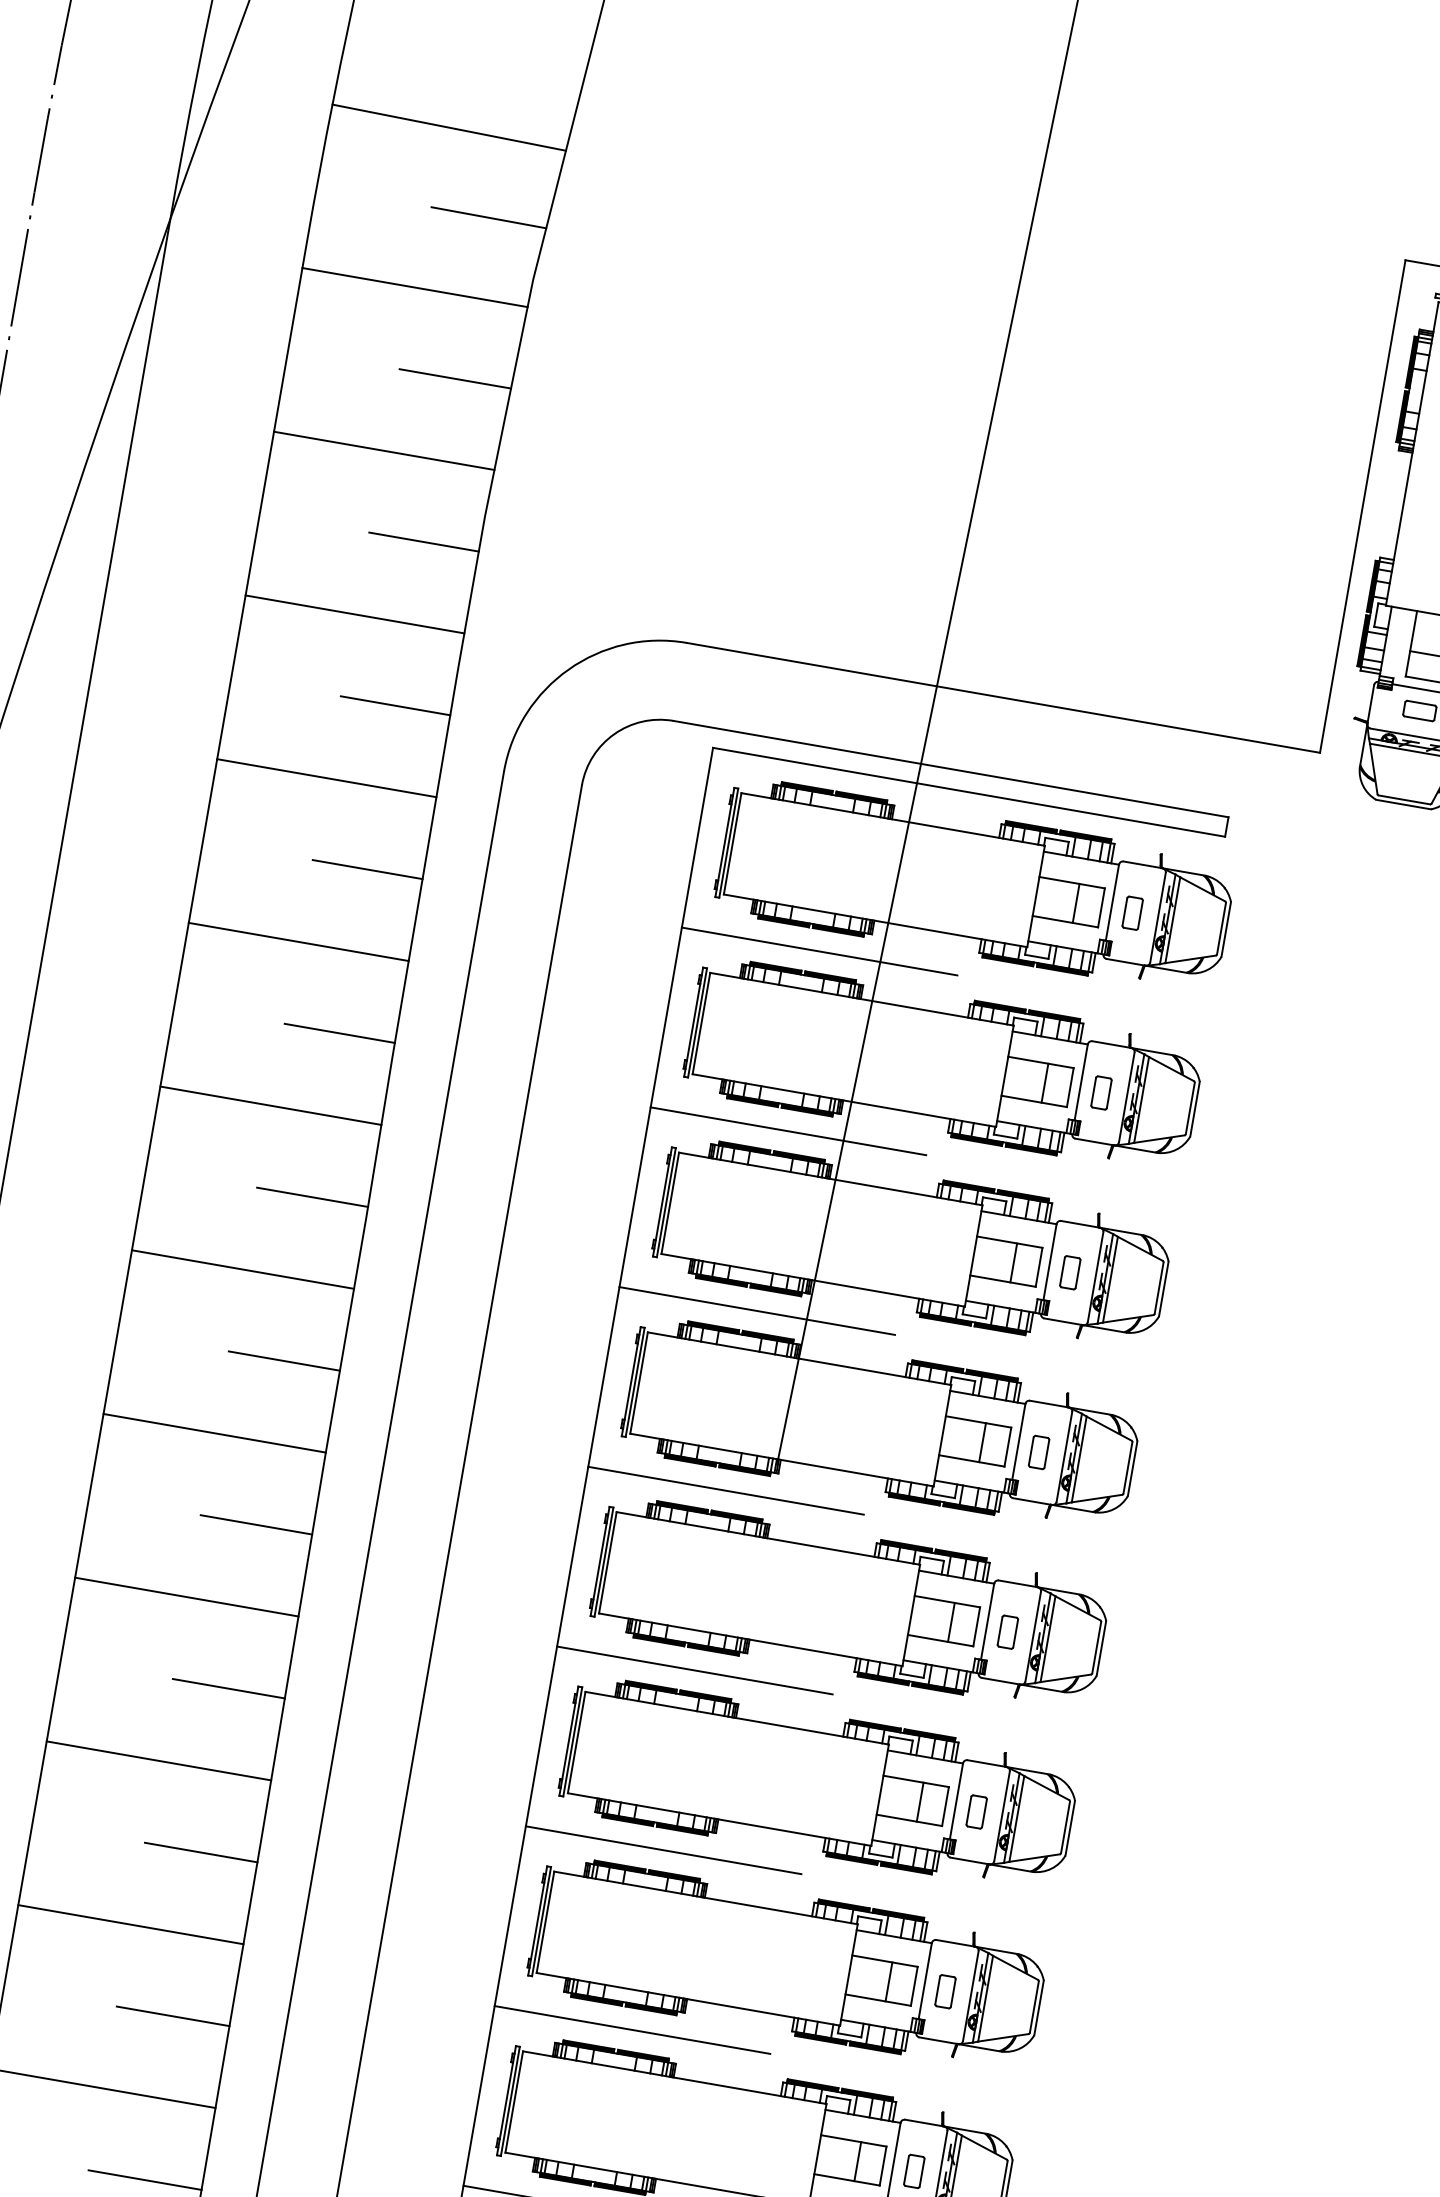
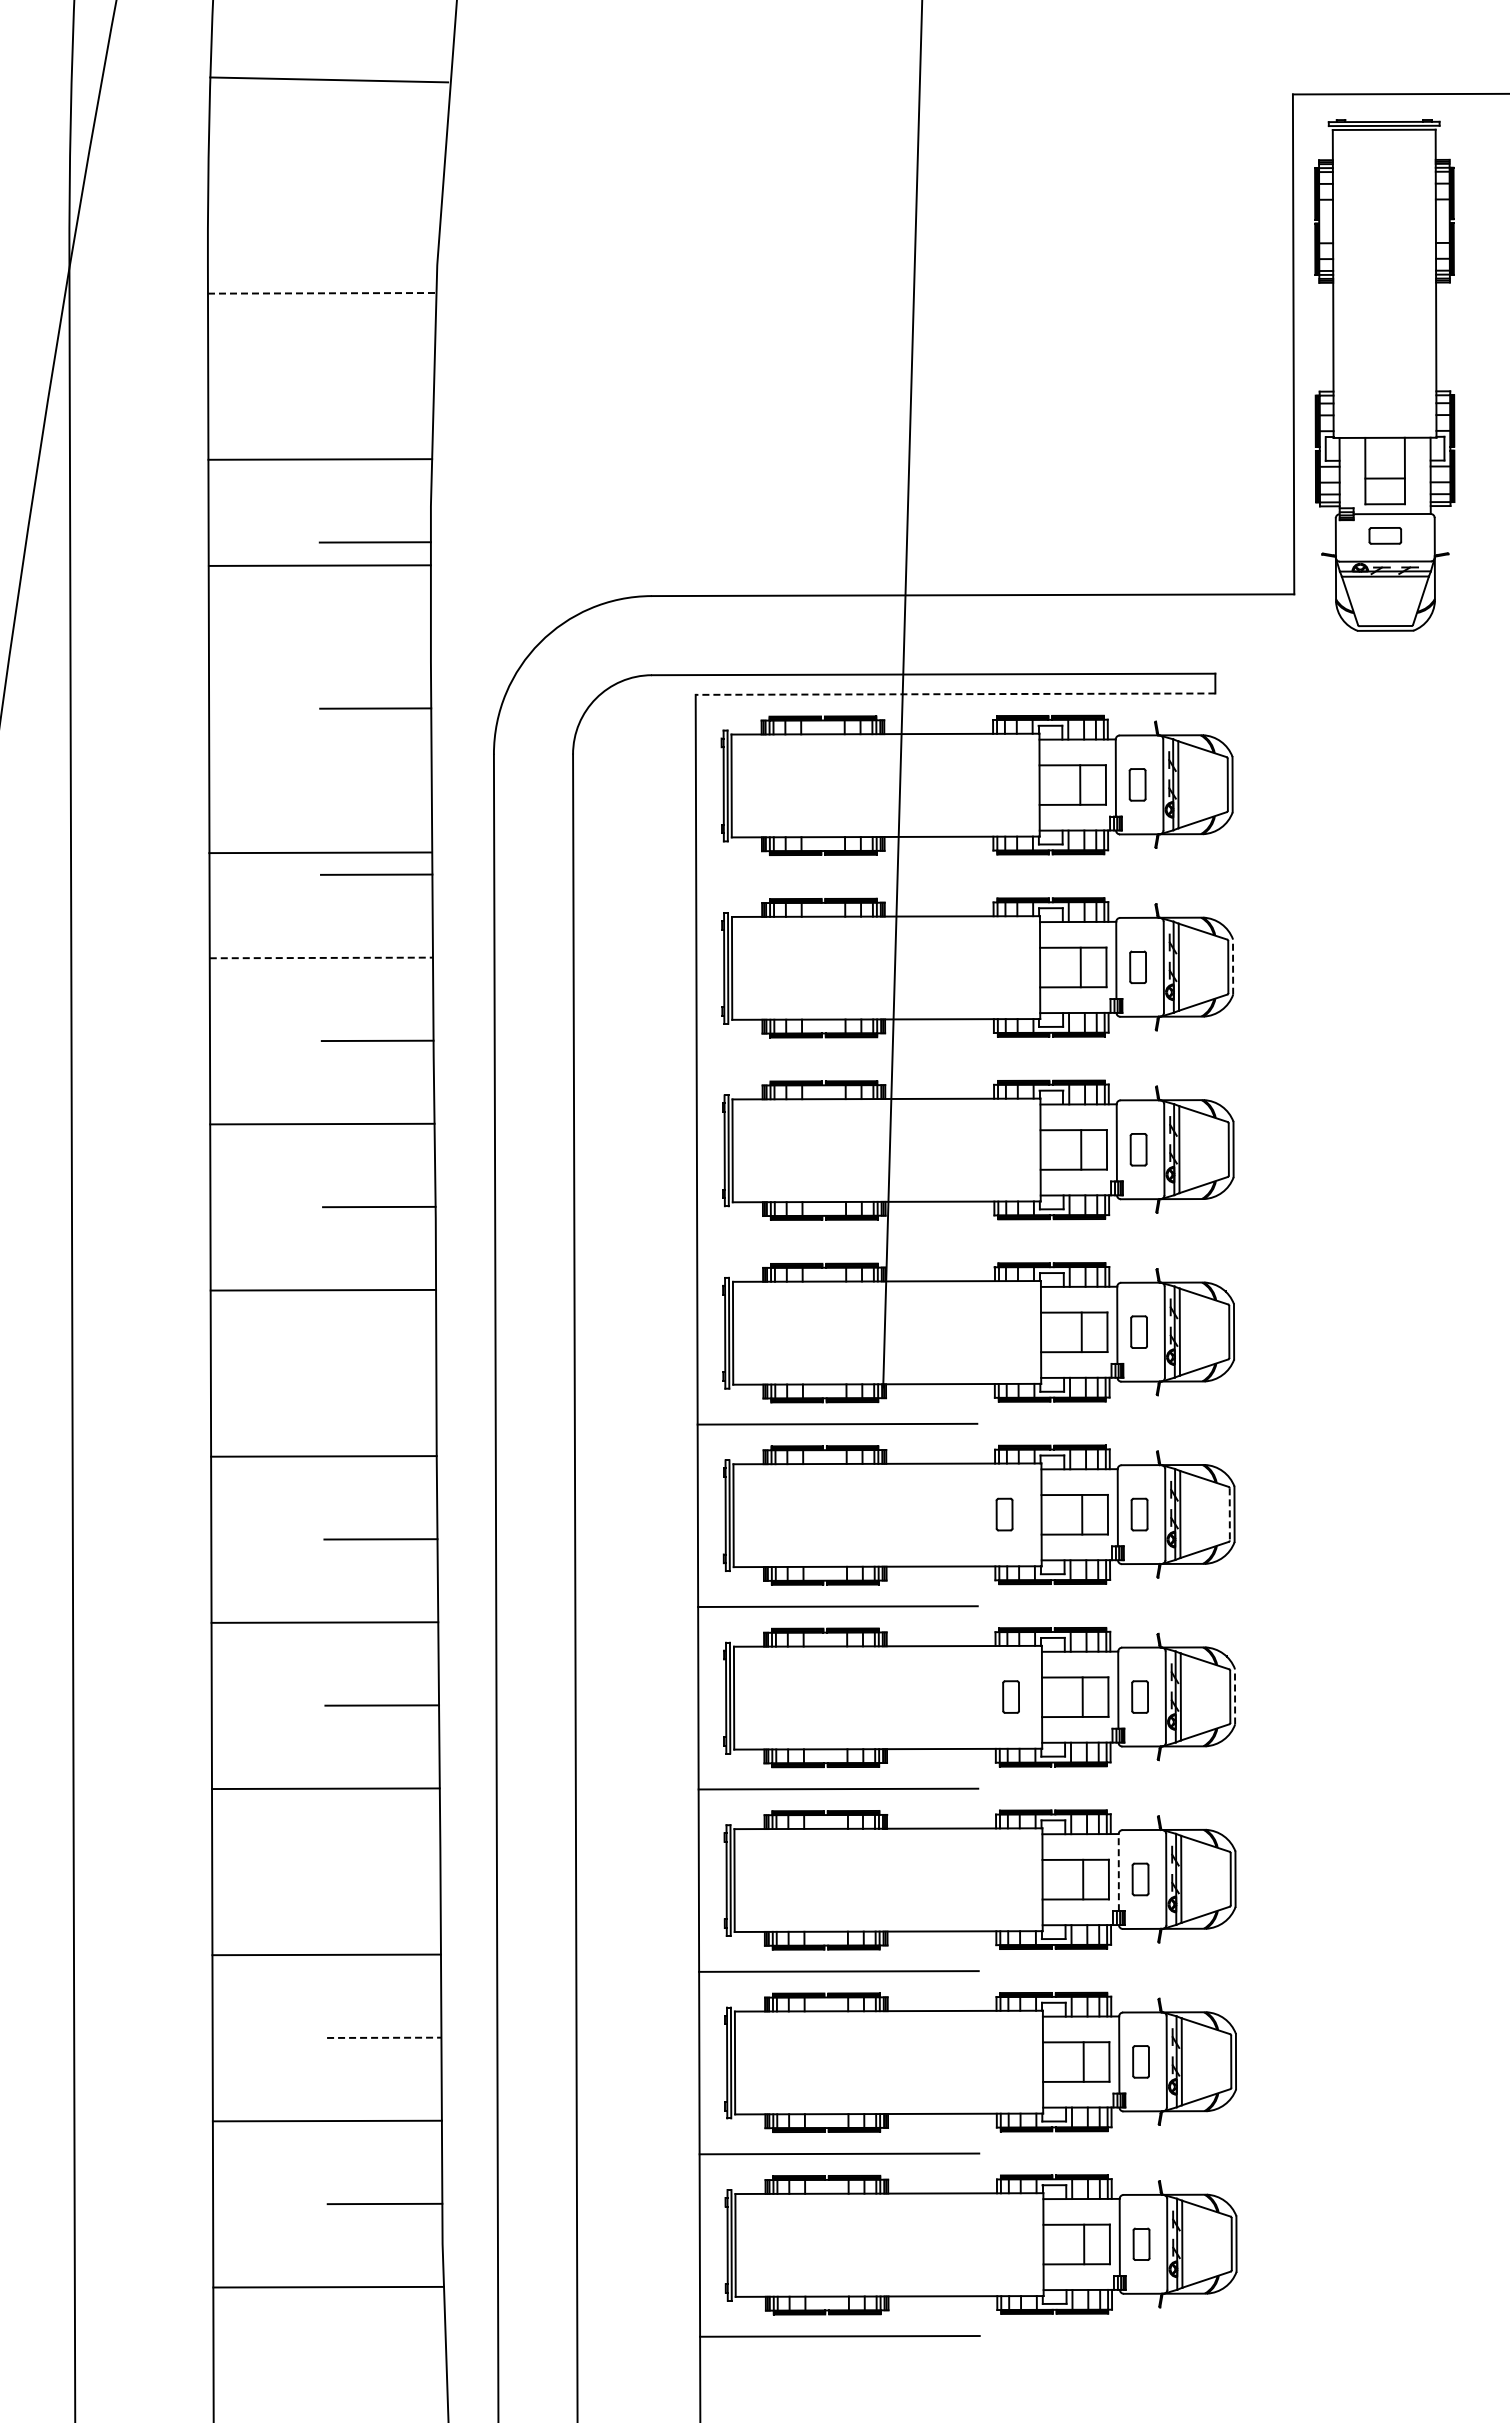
line: (449, 127) -> (329, 79), moved
line: (488, 217) -> (382, 211), removed
line: (415, 287) -> (322, 293), solid -> dashed
line: (454, 379) -> (377, 376), removed
line: (354, 614) -> (319, 565), moved
line: (326, 777) -> (320, 852), moved
line: (968, 792) -> (955, 694), solid -> dashed
line: (298, 941) -> (321, 957), solid -> dashed
line: (819, 951) -> (835, 876), removed
line: (1195, 1109) -> (1233, 967), solid -> dashed
line: (788, 1130) -> (836, 1058), removed
line: (756, 1310) -> (836, 1241), removed
line: (283, 1361) -> (379, 1373), removed
part: (874, 1608) -> (1004, 1514), added
line: (1096, 1647) -> (1229, 1514), solid -> dashed
part: (849, 1788) -> (1010, 1696), added
line: (1070, 1828) -> (1235, 1696), solid -> dashed
line: (201, 1852) -> (383, 1871), removed
line: (924, 1981) -> (1118, 1872), solid -> dashed
line: (173, 2016) -> (384, 2037), solid -> dashed

